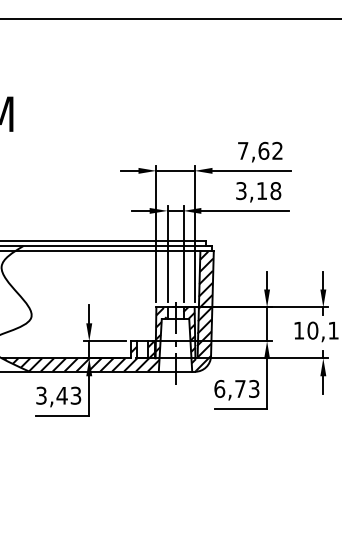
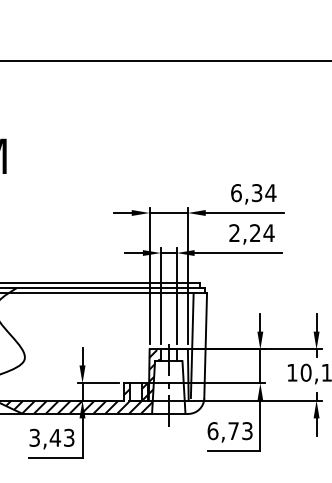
text: (260, 150) -> (253, 192), 7,62 -> 6,34
text: (258, 191) -> (251, 233), 3,18 -> 2,24
hatch: (198, 311) -> (191, 353), removed

